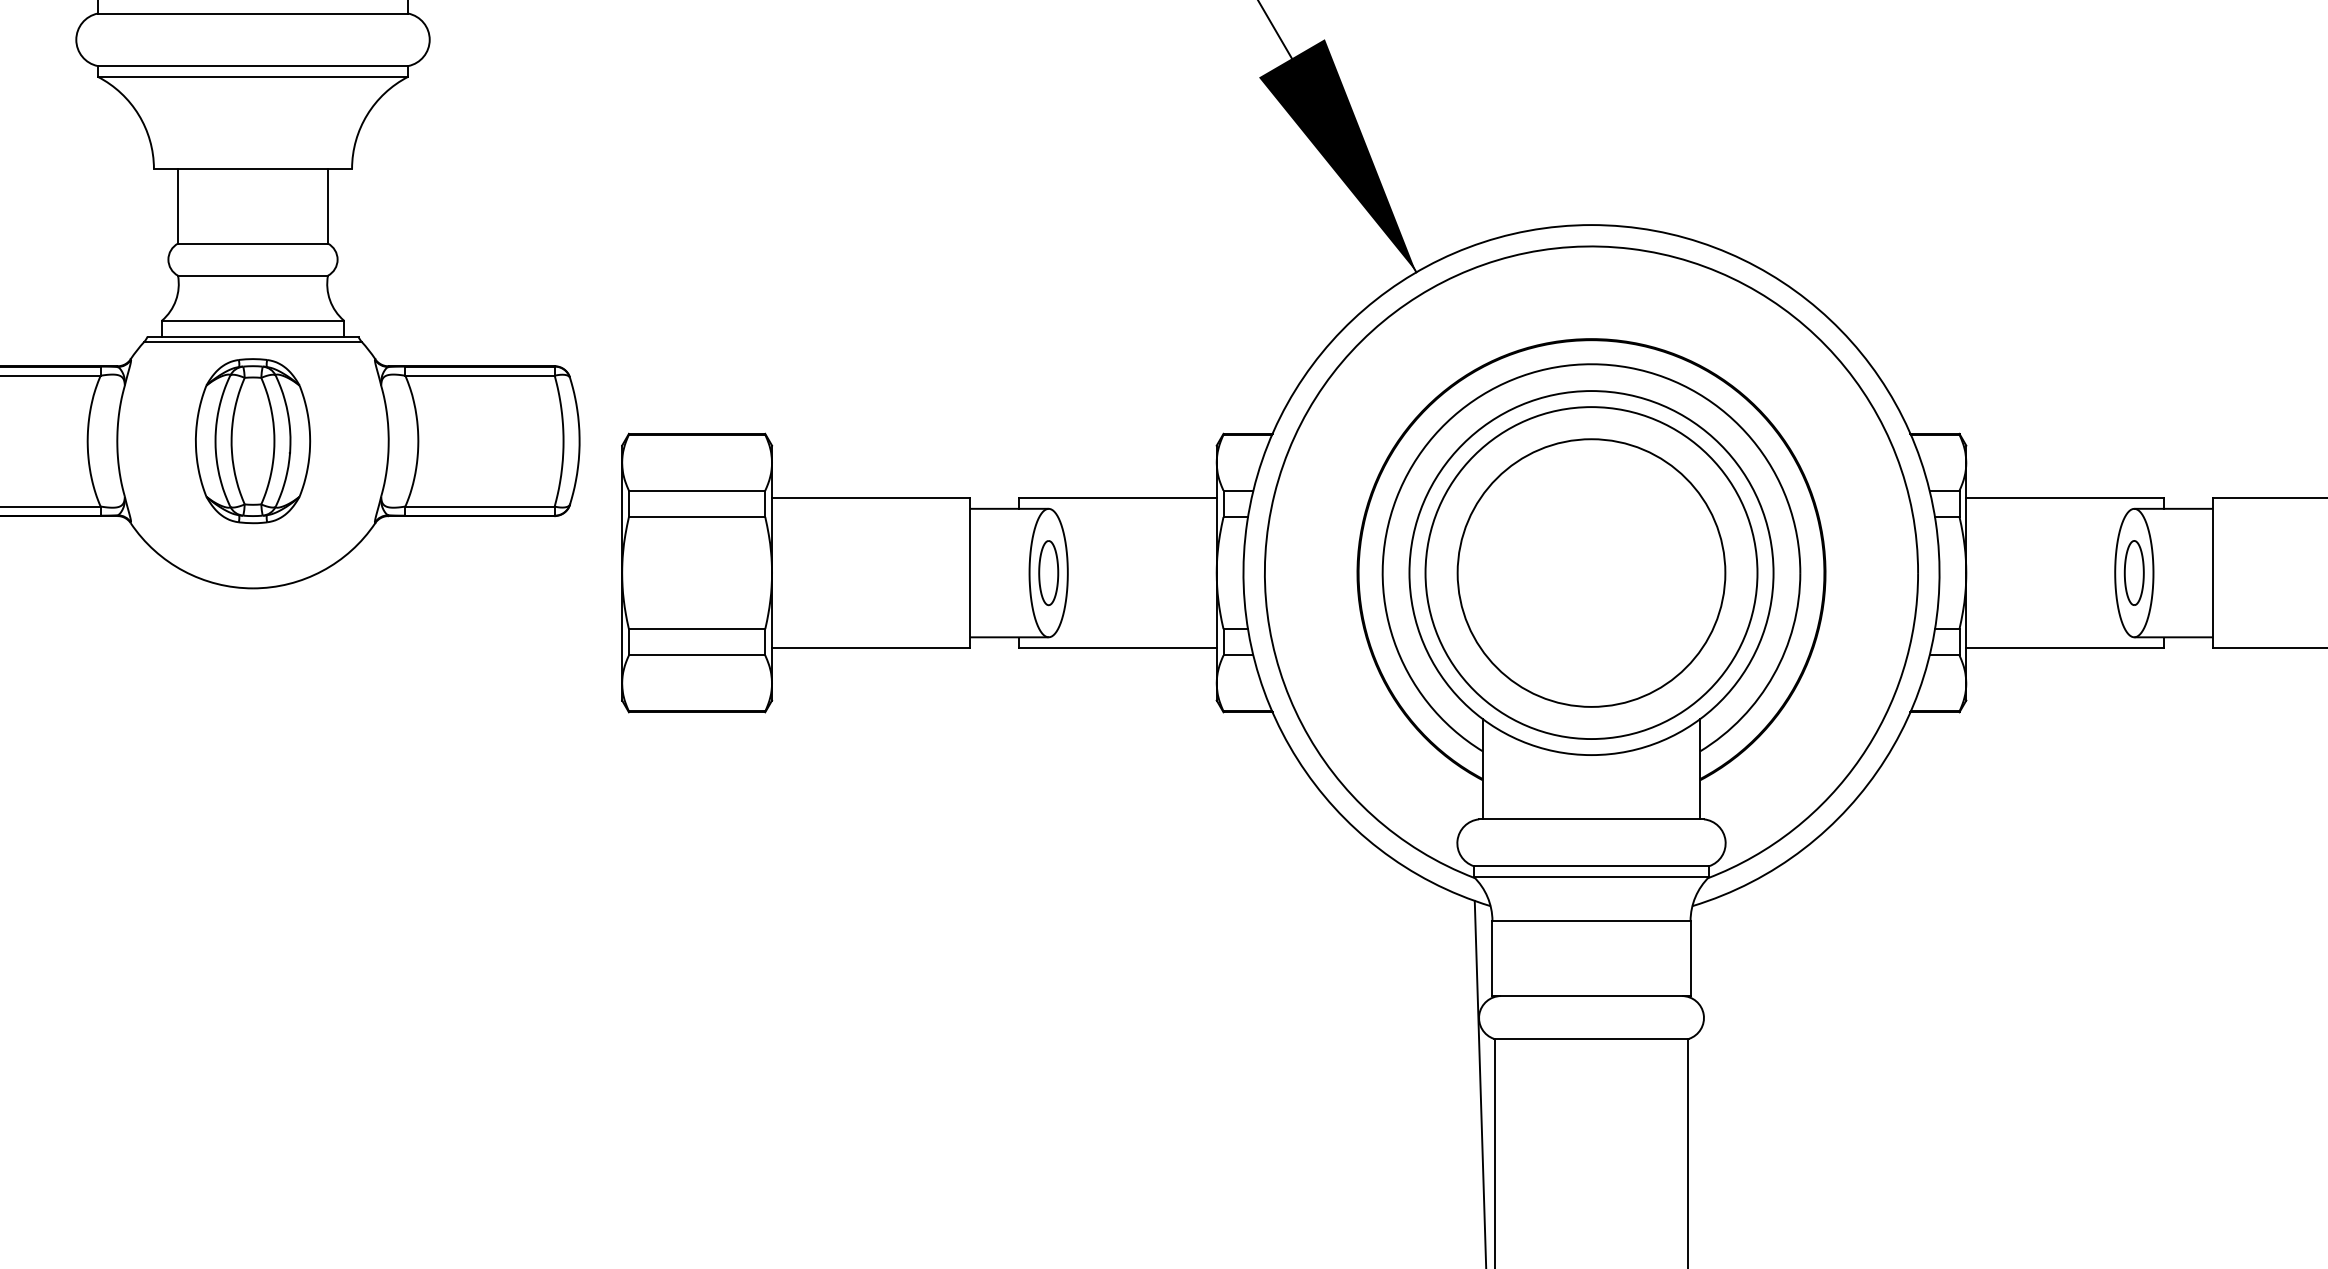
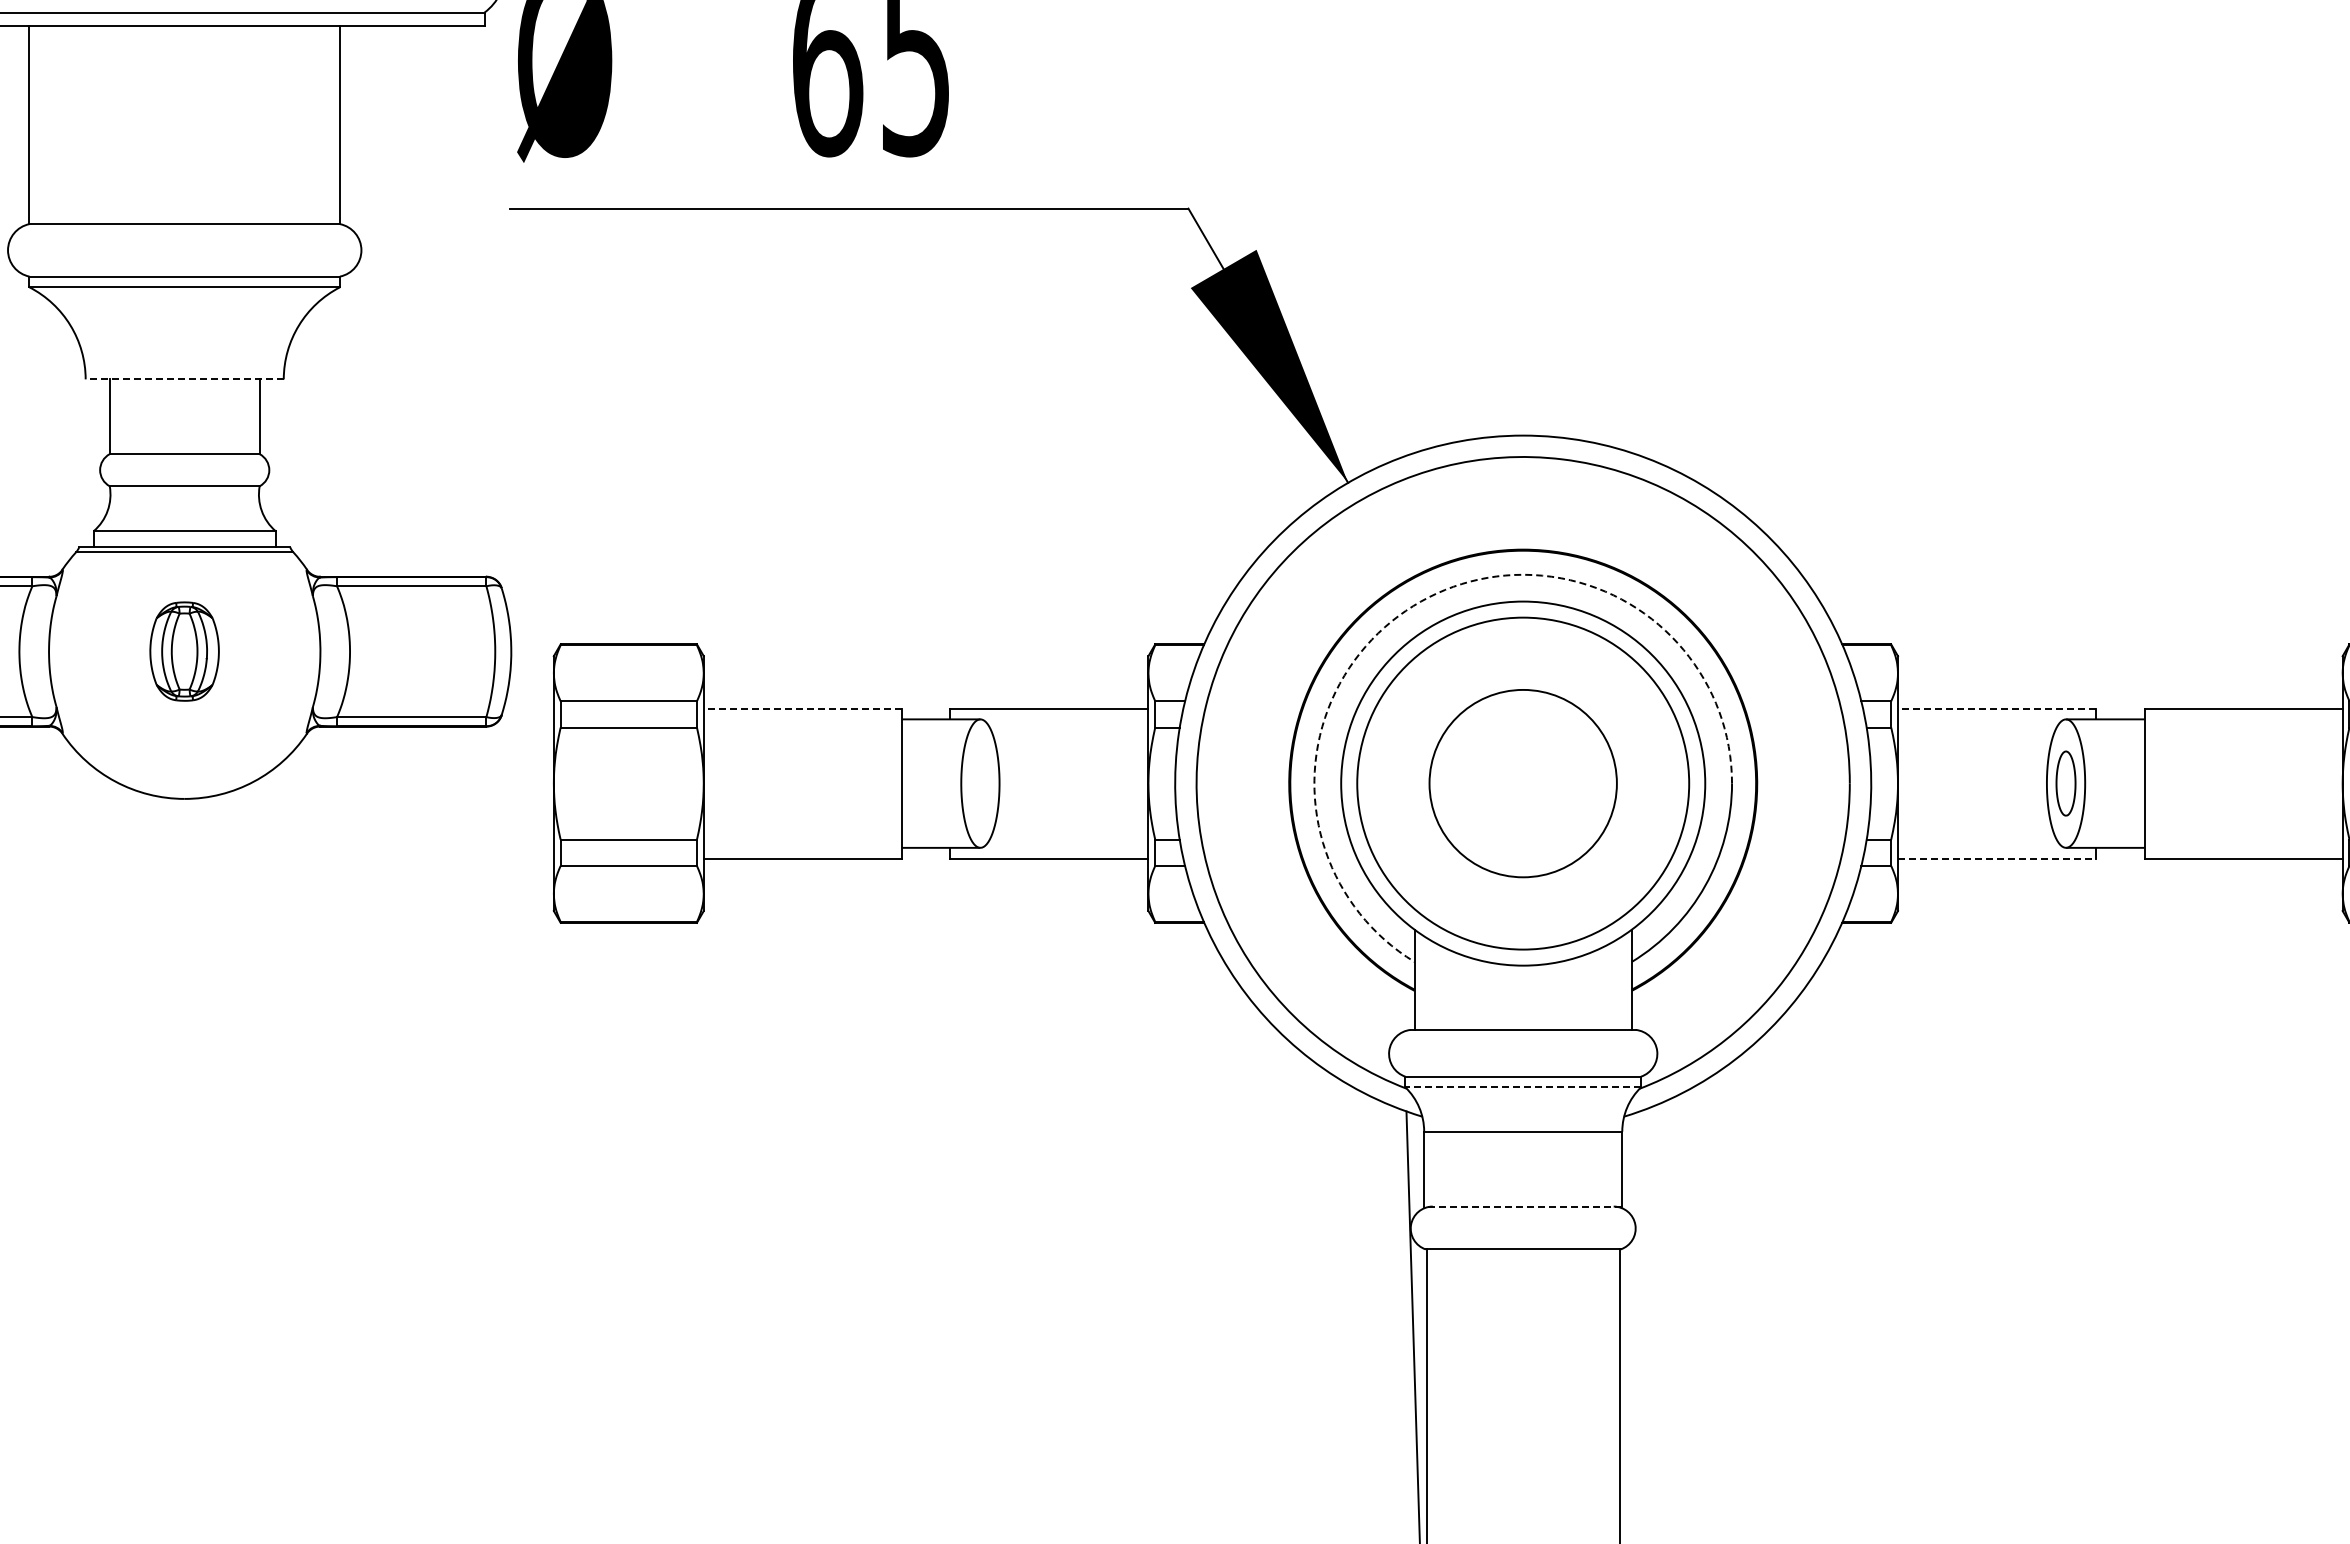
line: (252, 168) -> (184, 379), solid -> dashed
arc: (1488, 390) -> (1420, 601), solid -> dashed
part: (252, 440) -> (184, 651), size x0.6
line: (870, 497) -> (802, 708), solid -> dashed
line: (2064, 497) -> (1996, 708), solid -> dashed
part: (1048, 572) -> (980, 783), removed
circle: (1591, 572) -> (1523, 783), size x0.7
line: (2065, 647) -> (1997, 858), solid -> dashed
line: (1591, 876) -> (1523, 1087), solid -> dashed
line: (1590, 995) -> (1522, 1206), solid -> dashed

